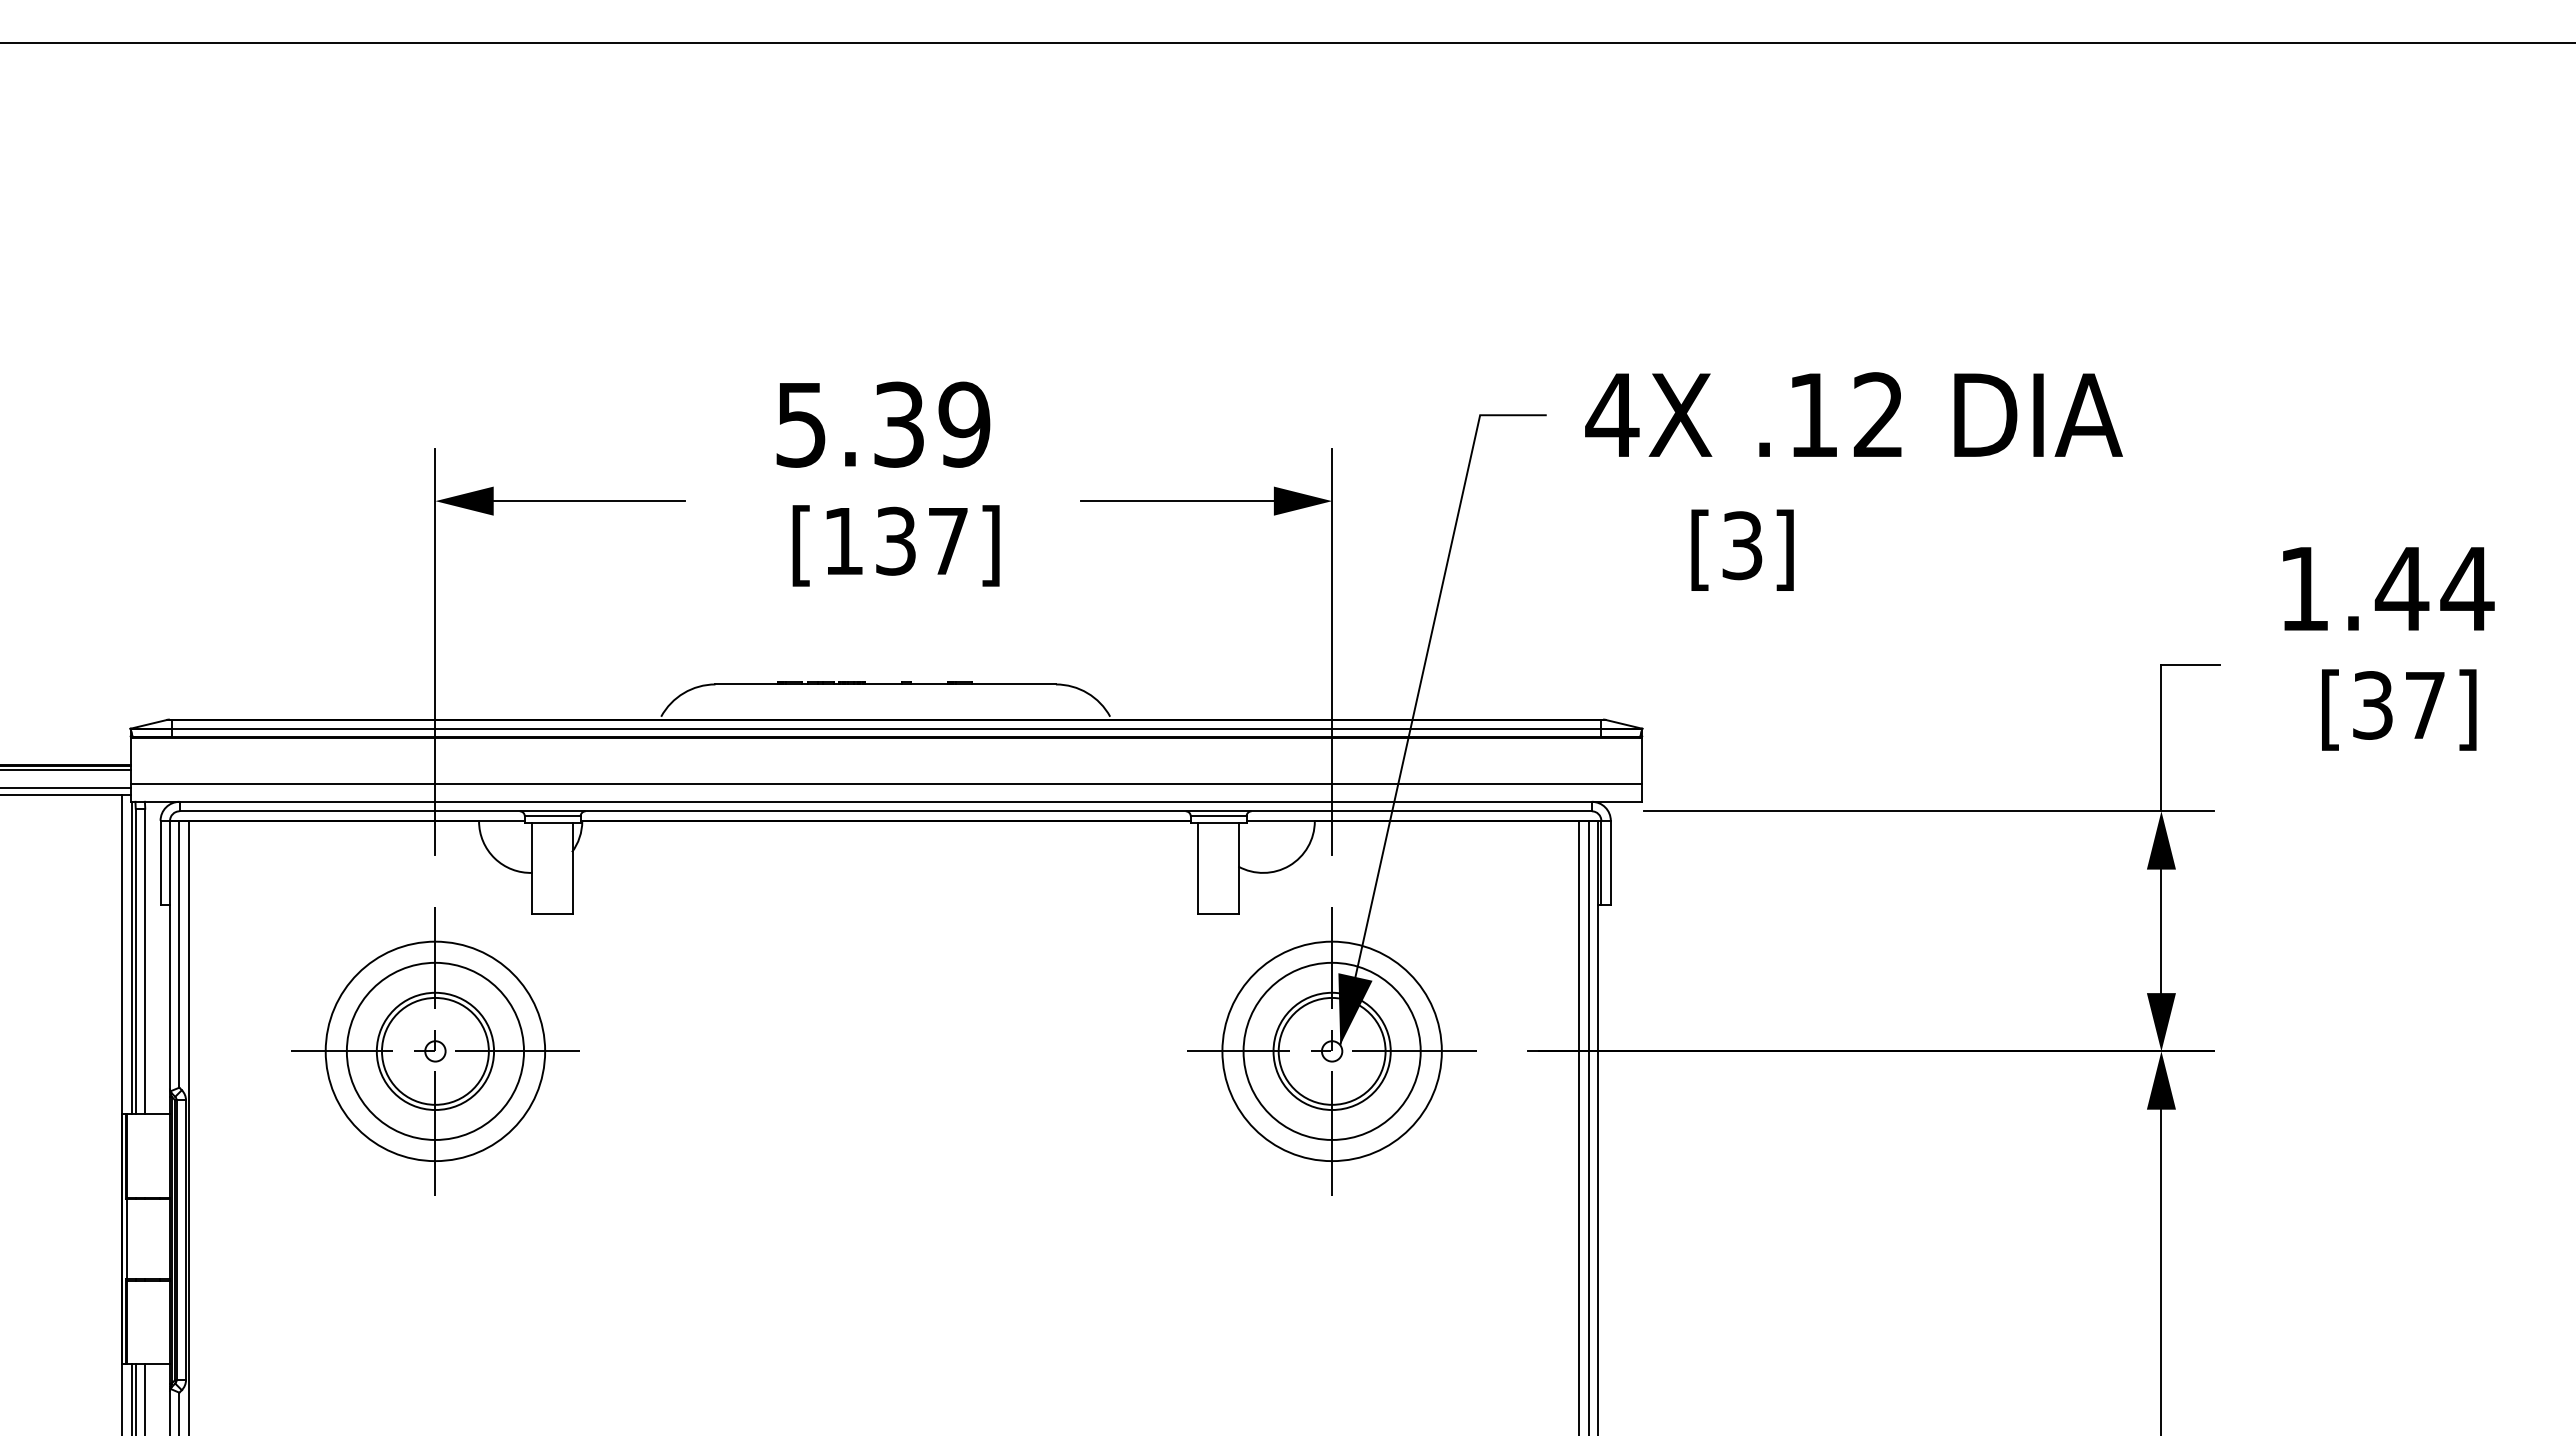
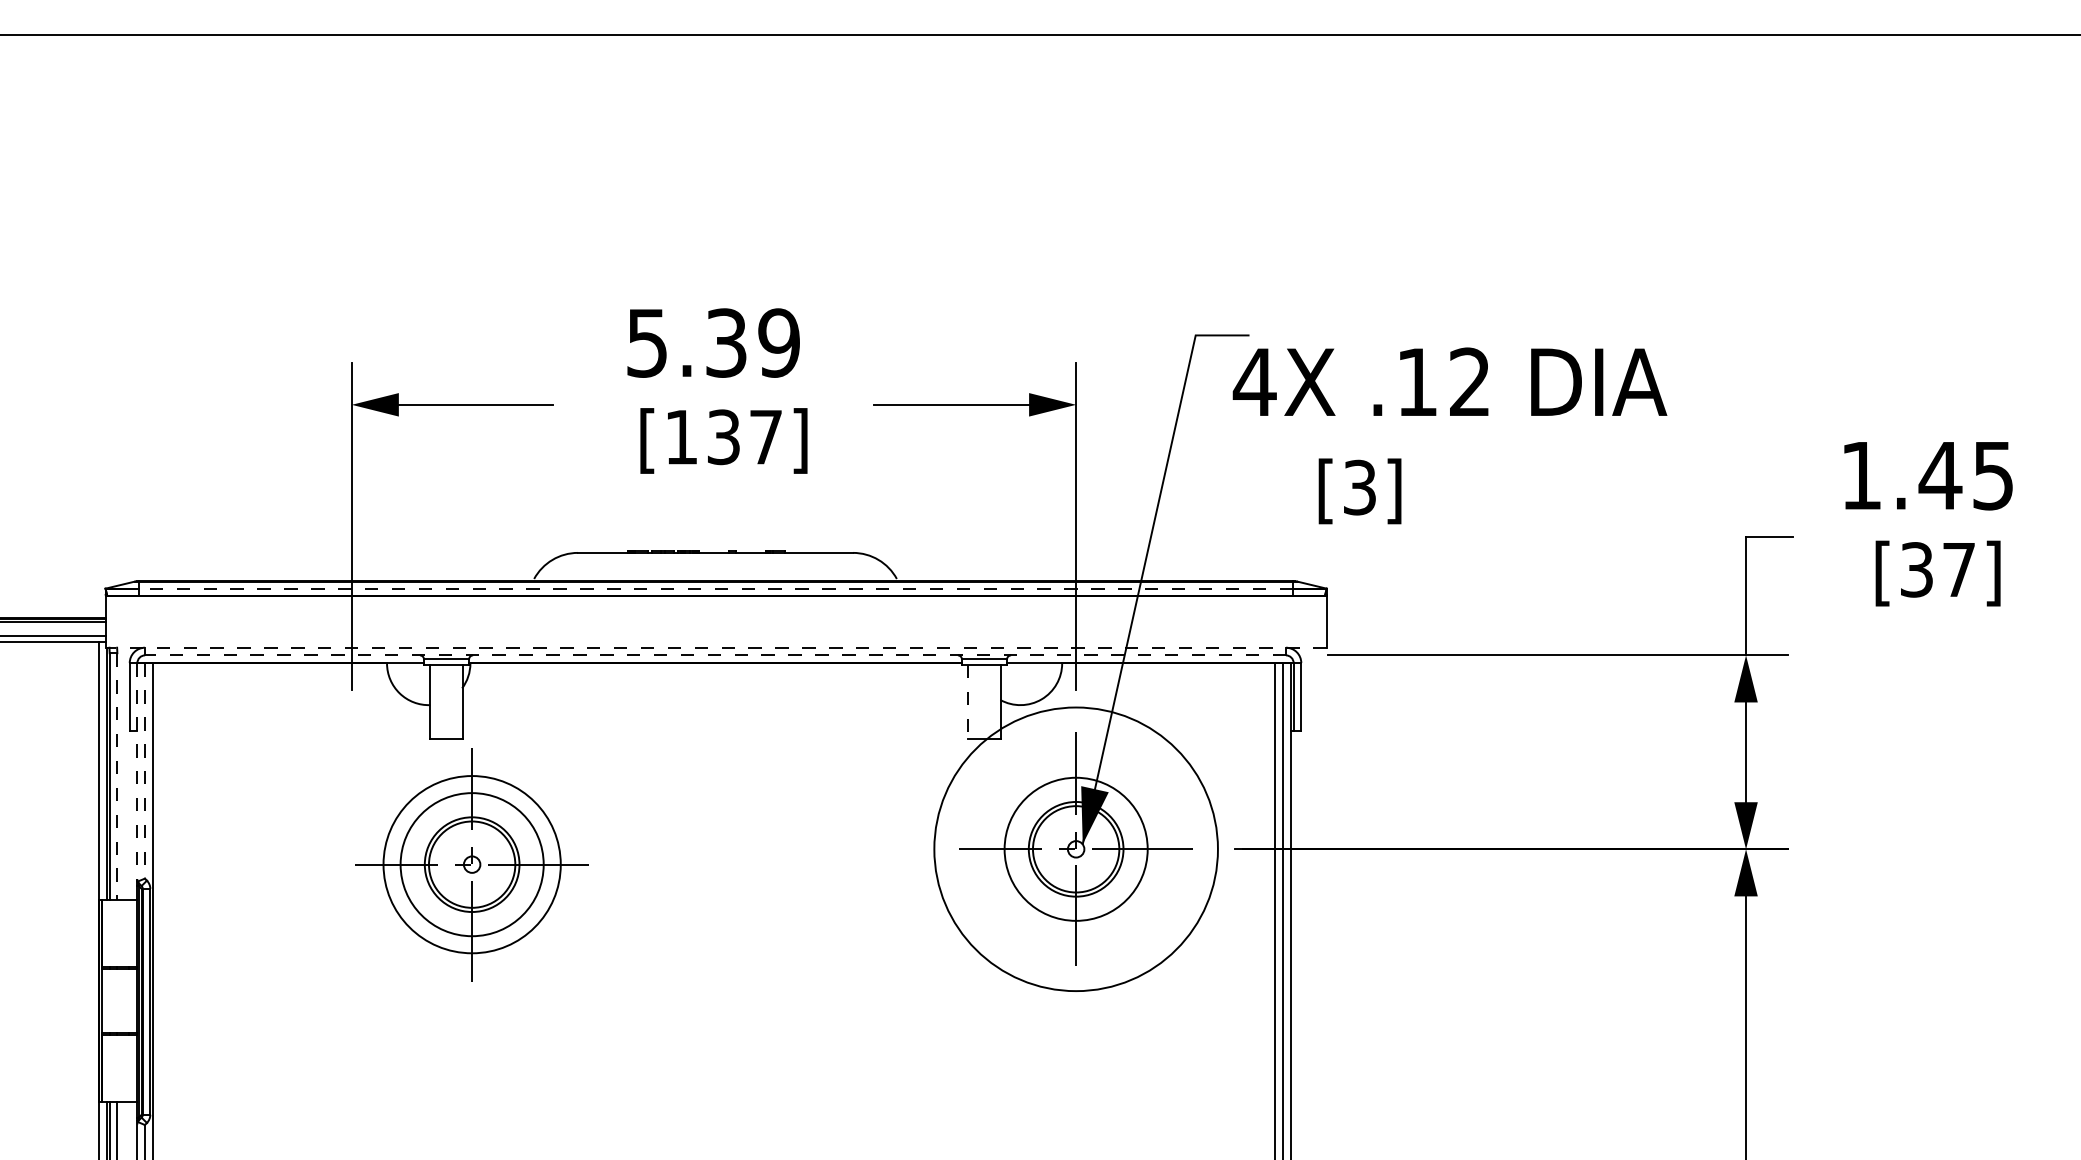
text: (1853, 481) -> (1449, 435), moved
text: (2467, 589) -> (1993, 476), 1.44 -> 1.45
line: (885, 728) -> (715, 588), solid -> dashed
line: (886, 783) -> (716, 632), removed
line: (886, 801) -> (716, 647), solid -> dashed
line: (885, 811) -> (715, 655), solid -> dashed
line: (1197, 868) -> (967, 701), solid -> dashed
line: (170, 955) -> (137, 771), solid -> dashed
line: (179, 955) -> (145, 771), solid -> dashed
line: (145, 961) -> (117, 776), solid -> dashed
part: (435, 1051) -> (472, 864), moved
circle: (1331, 1051) -> (1075, 849), size x1.6

